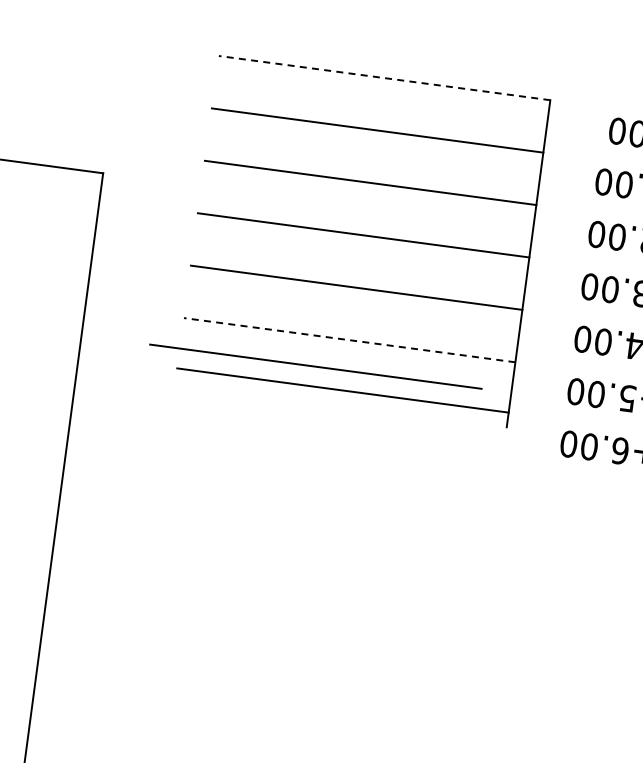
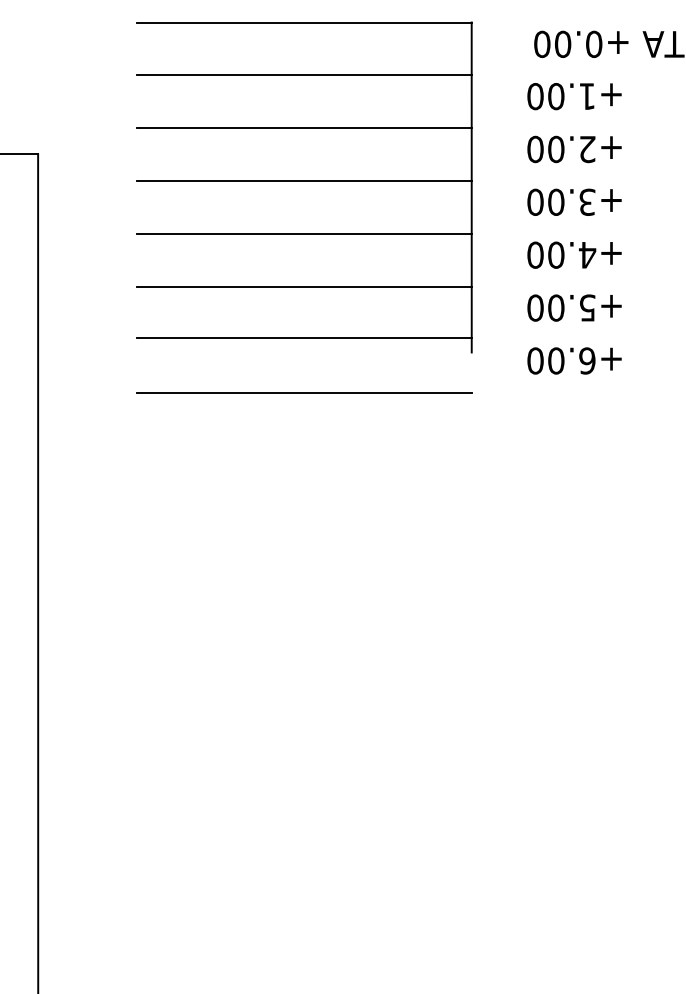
line: (384, 78) -> (304, 22), dashed -> solid
line: (349, 339) -> (304, 286), dashed -> solid
line: (315, 366) -> (304, 392), moved

